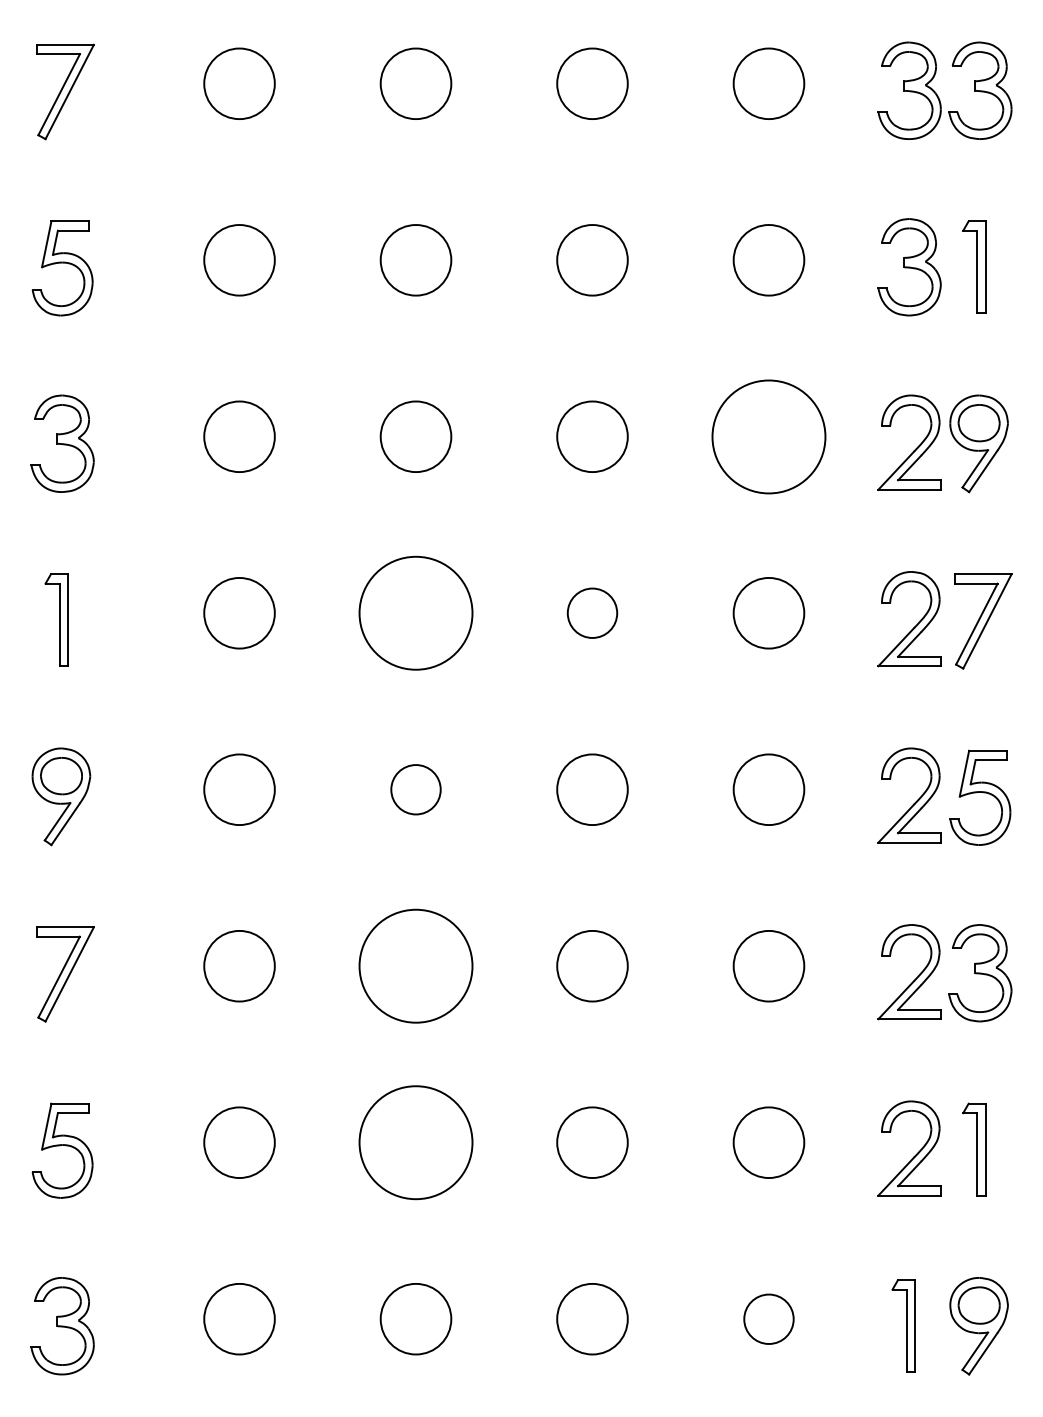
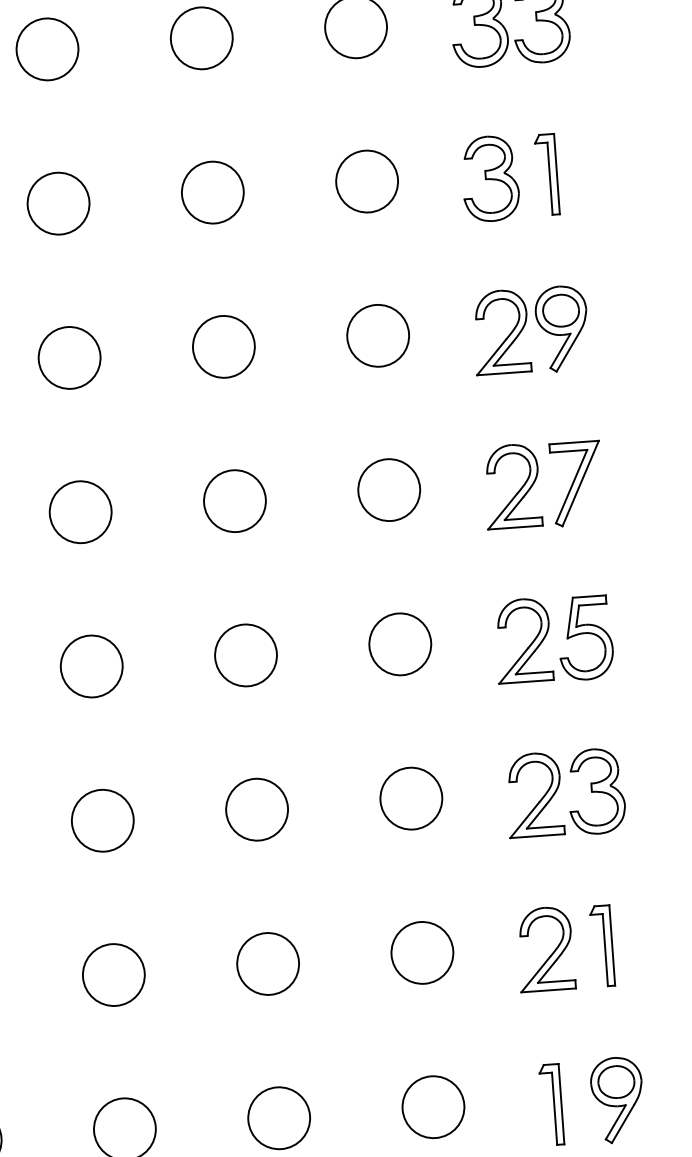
circle: (768, 436) -> (377, 335), size x0.62
circle: (415, 612) -> (80, 511), size x0.62
circle: (592, 612) -> (234, 500), size x1.43
circle: (415, 789) -> (91, 666), size x1.43
circle: (415, 965) -> (102, 820), size x0.62
circle: (415, 1142) -> (113, 974), size x0.62
circle: (768, 1319) -> (433, 1107), size x1.43

